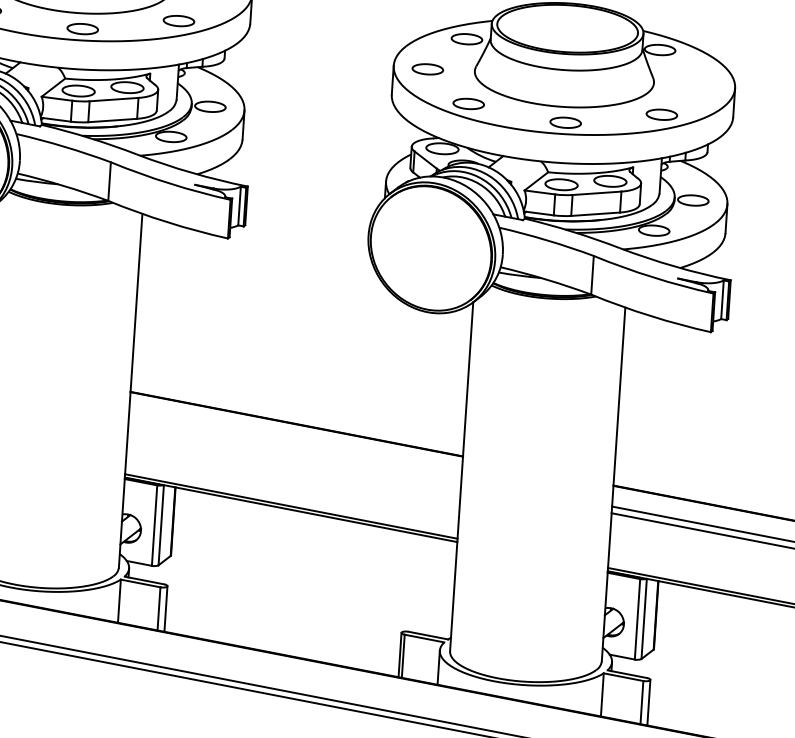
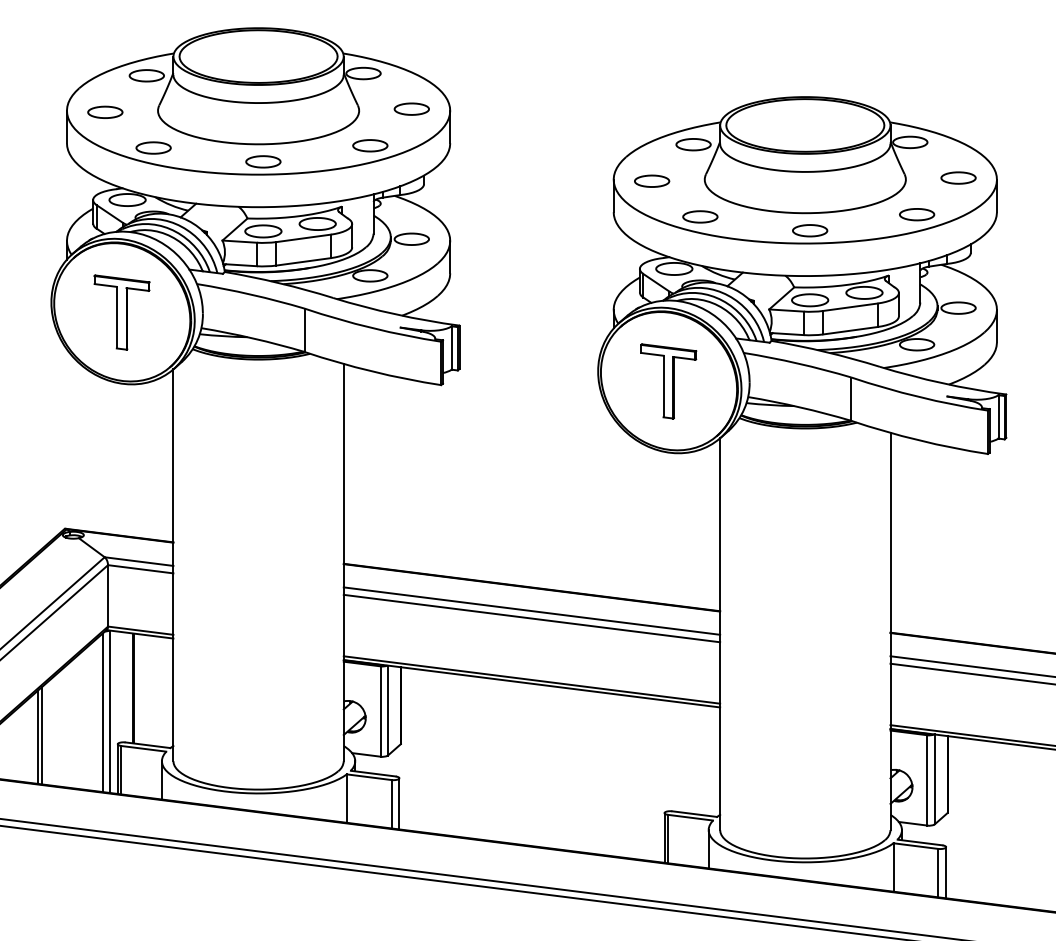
part: (700, 84) -> (958, 177), added
part: (430, 248) -> (668, 381), added
line: (295, 444) -> (531, 610), added
line: (294, 451) -> (531, 618), added

